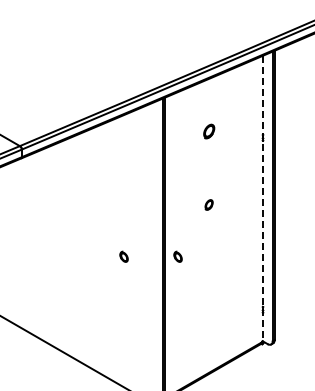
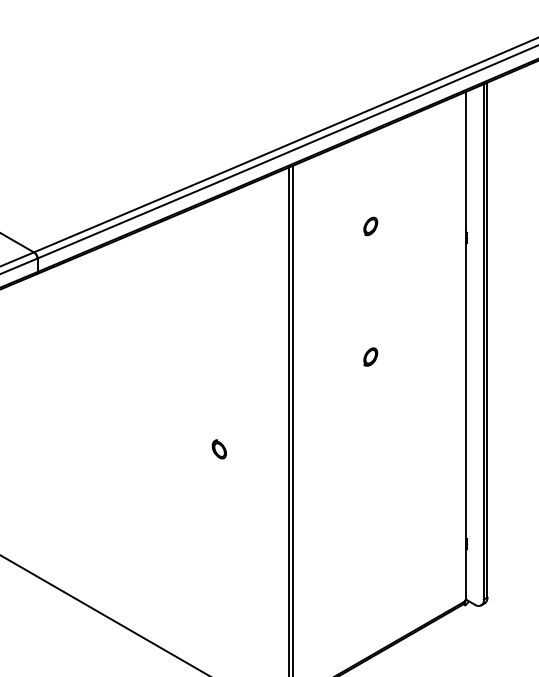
part: (208, 131) -> (369, 226), size x0.71
line: (262, 198) -> (465, 345), dashed -> solid
part: (177, 256) -> (314, 448), removed

